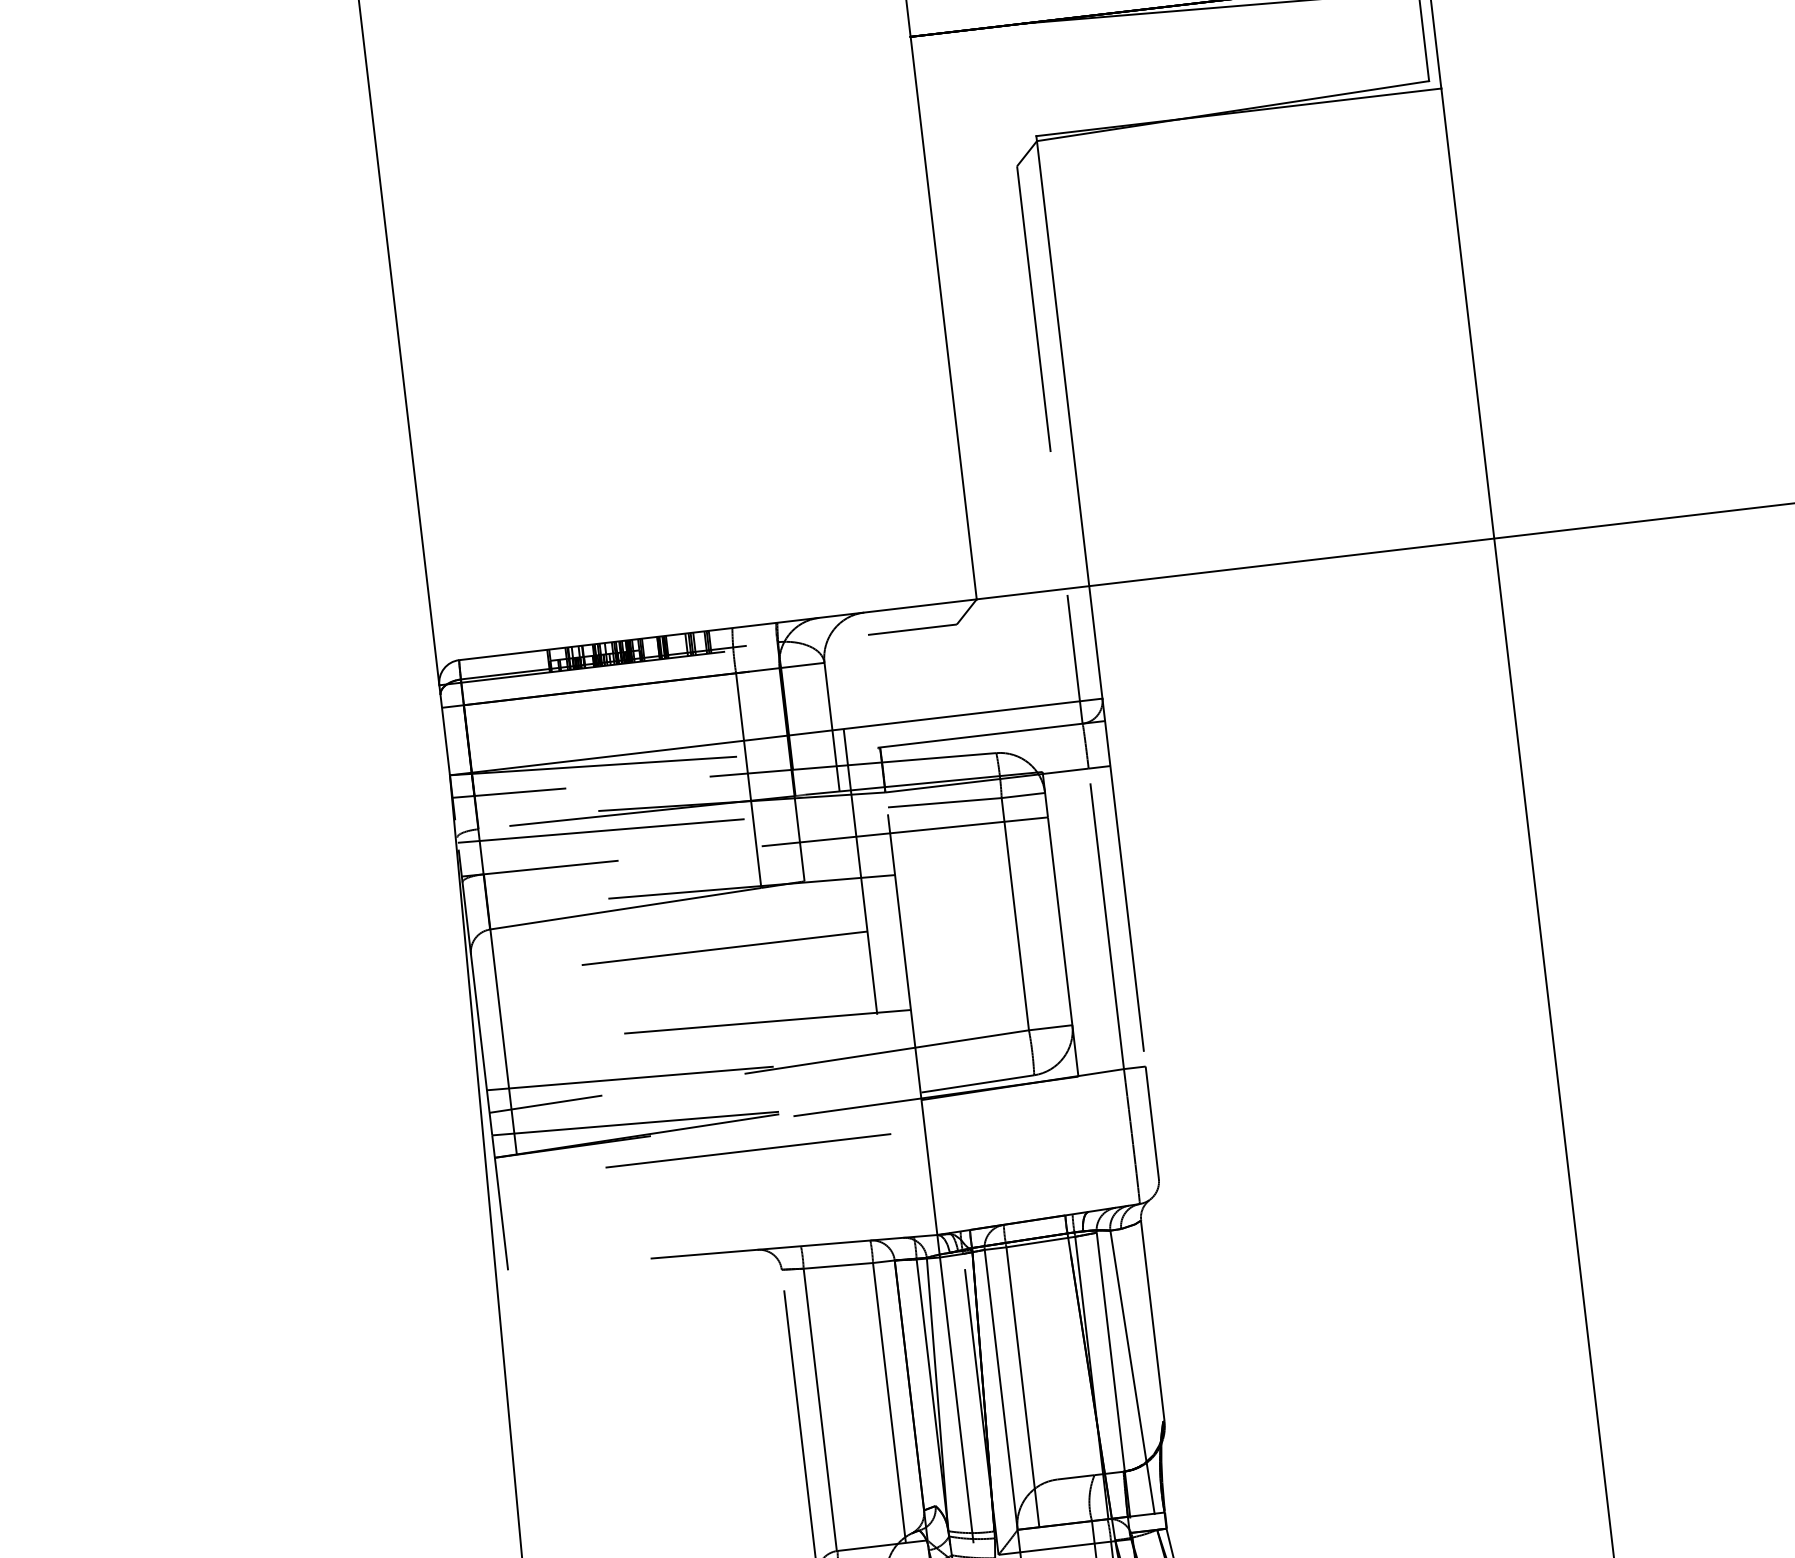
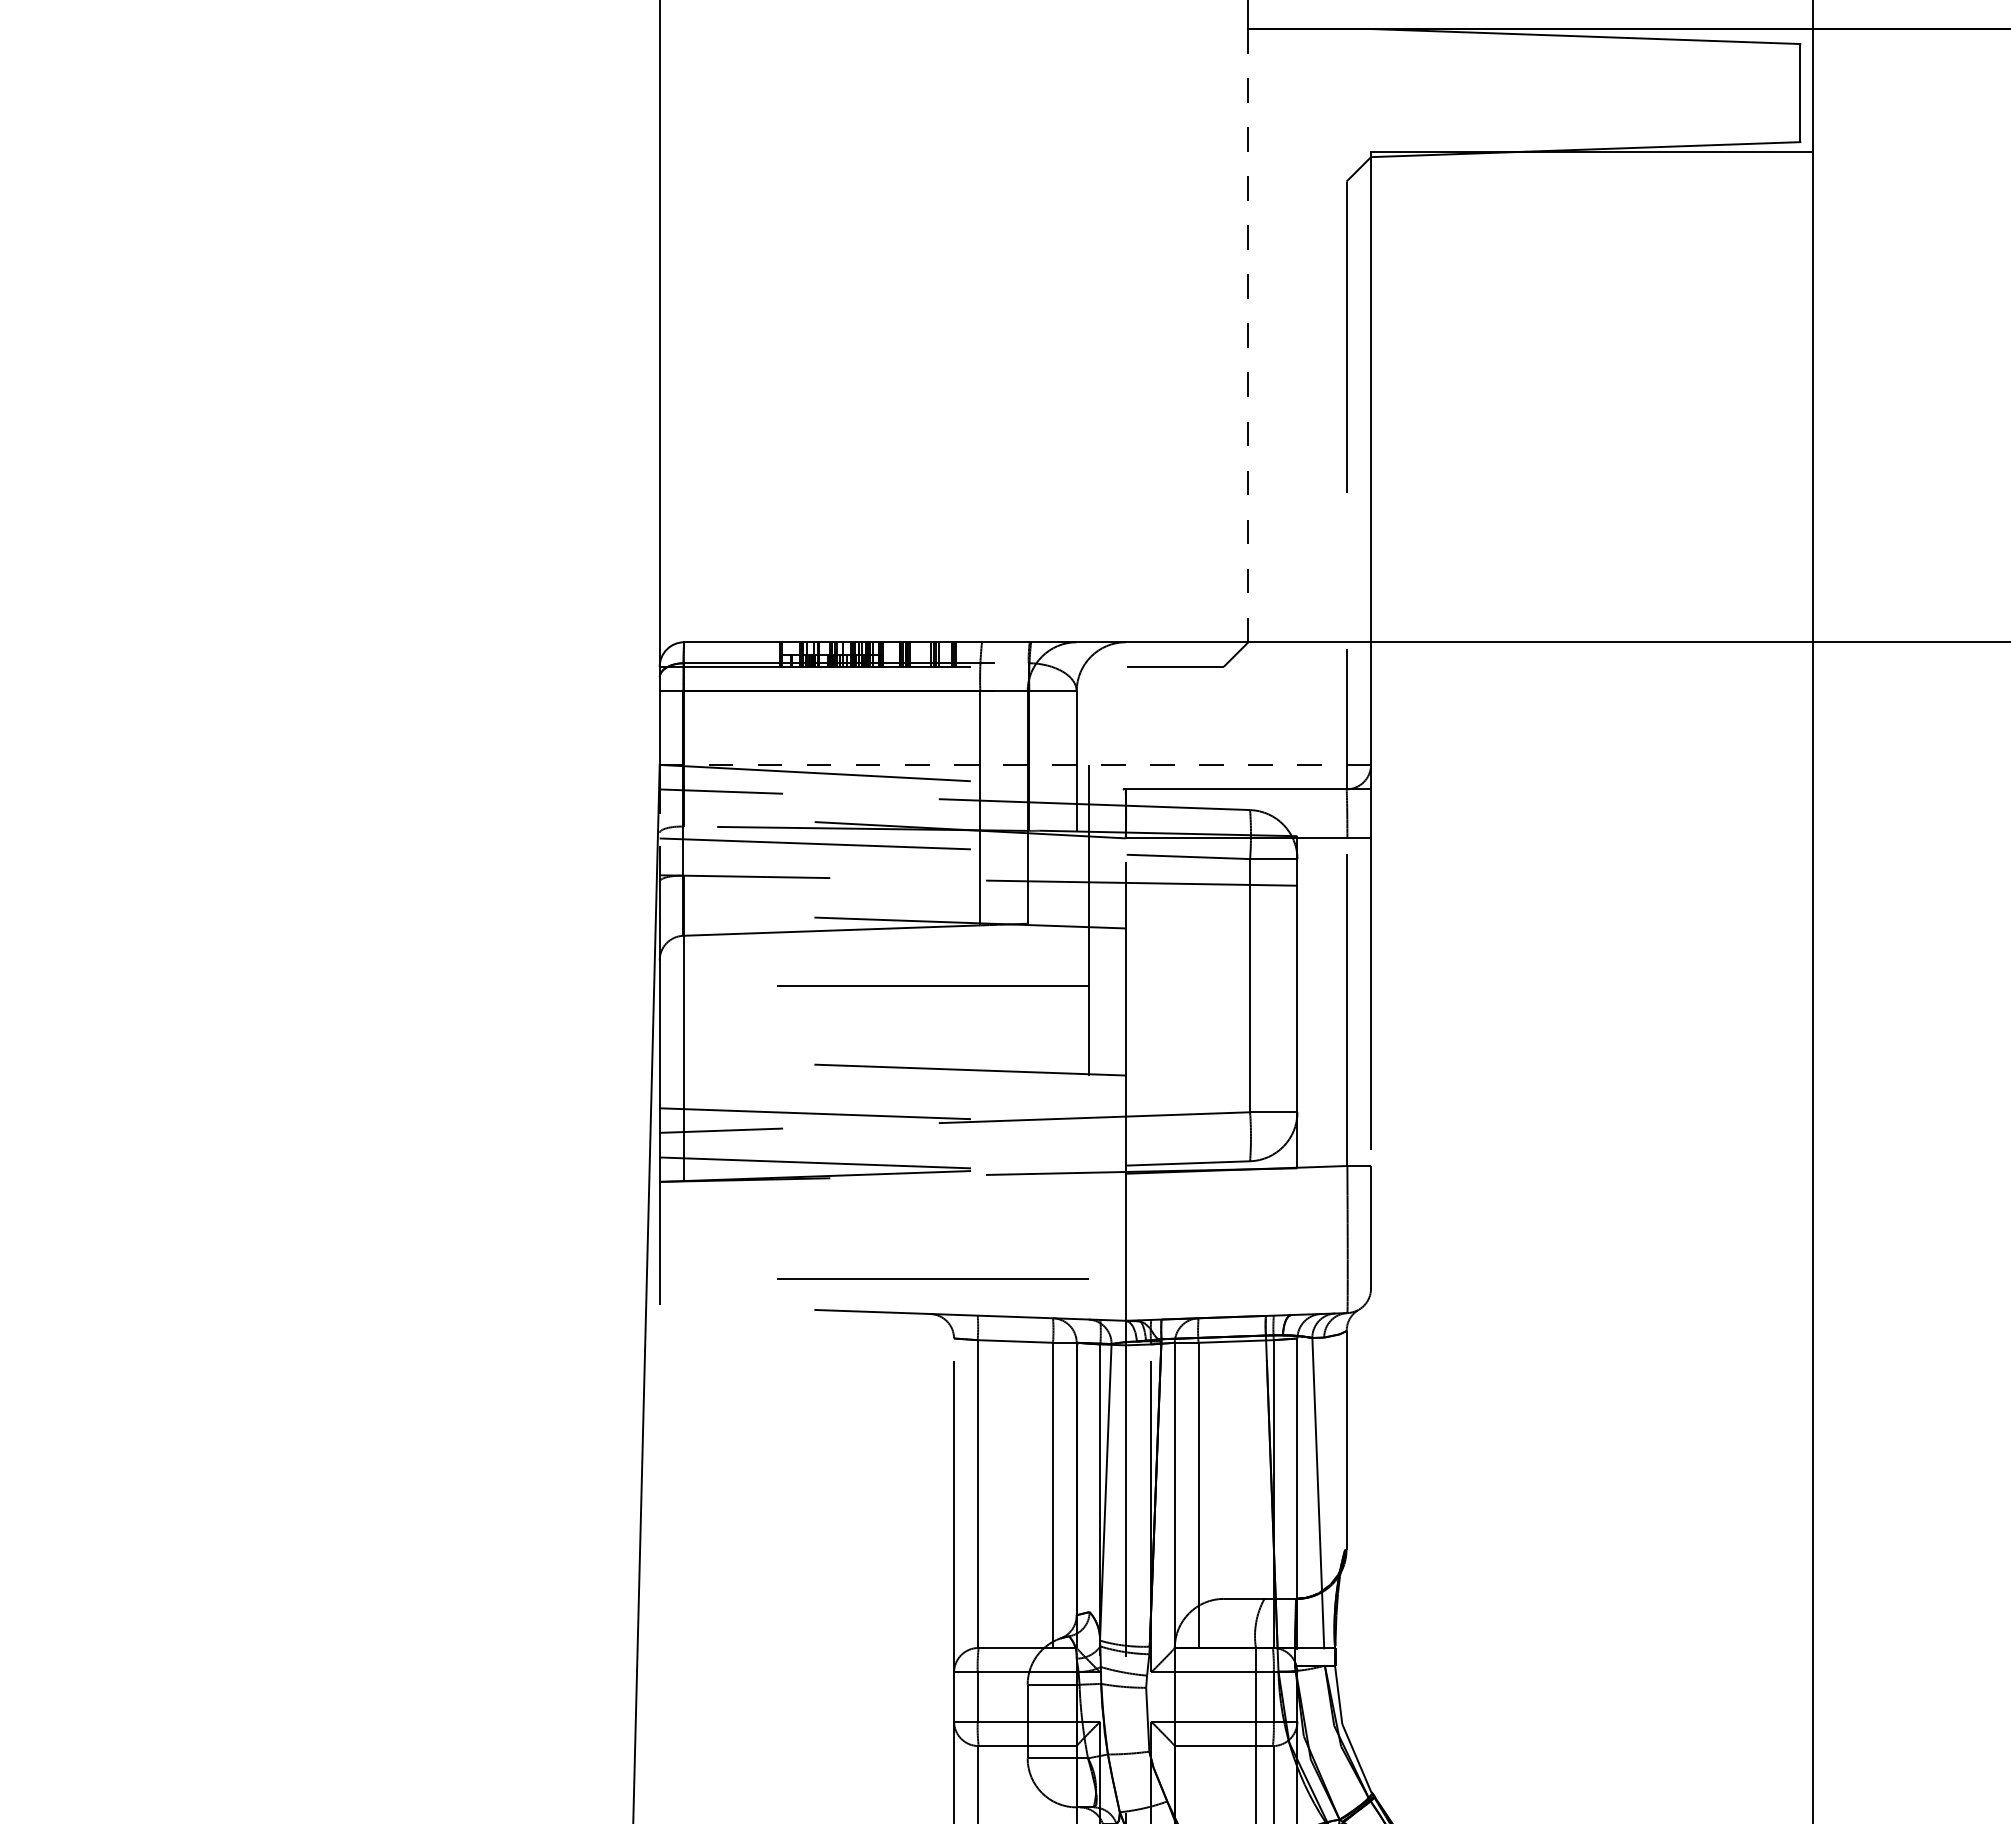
line: (943, 317) -> (1248, 335), solid -> dashed
line: (776, 736) -> (1015, 764), solid -> dashed
line: (747, 1150) -> (932, 1278), moved

